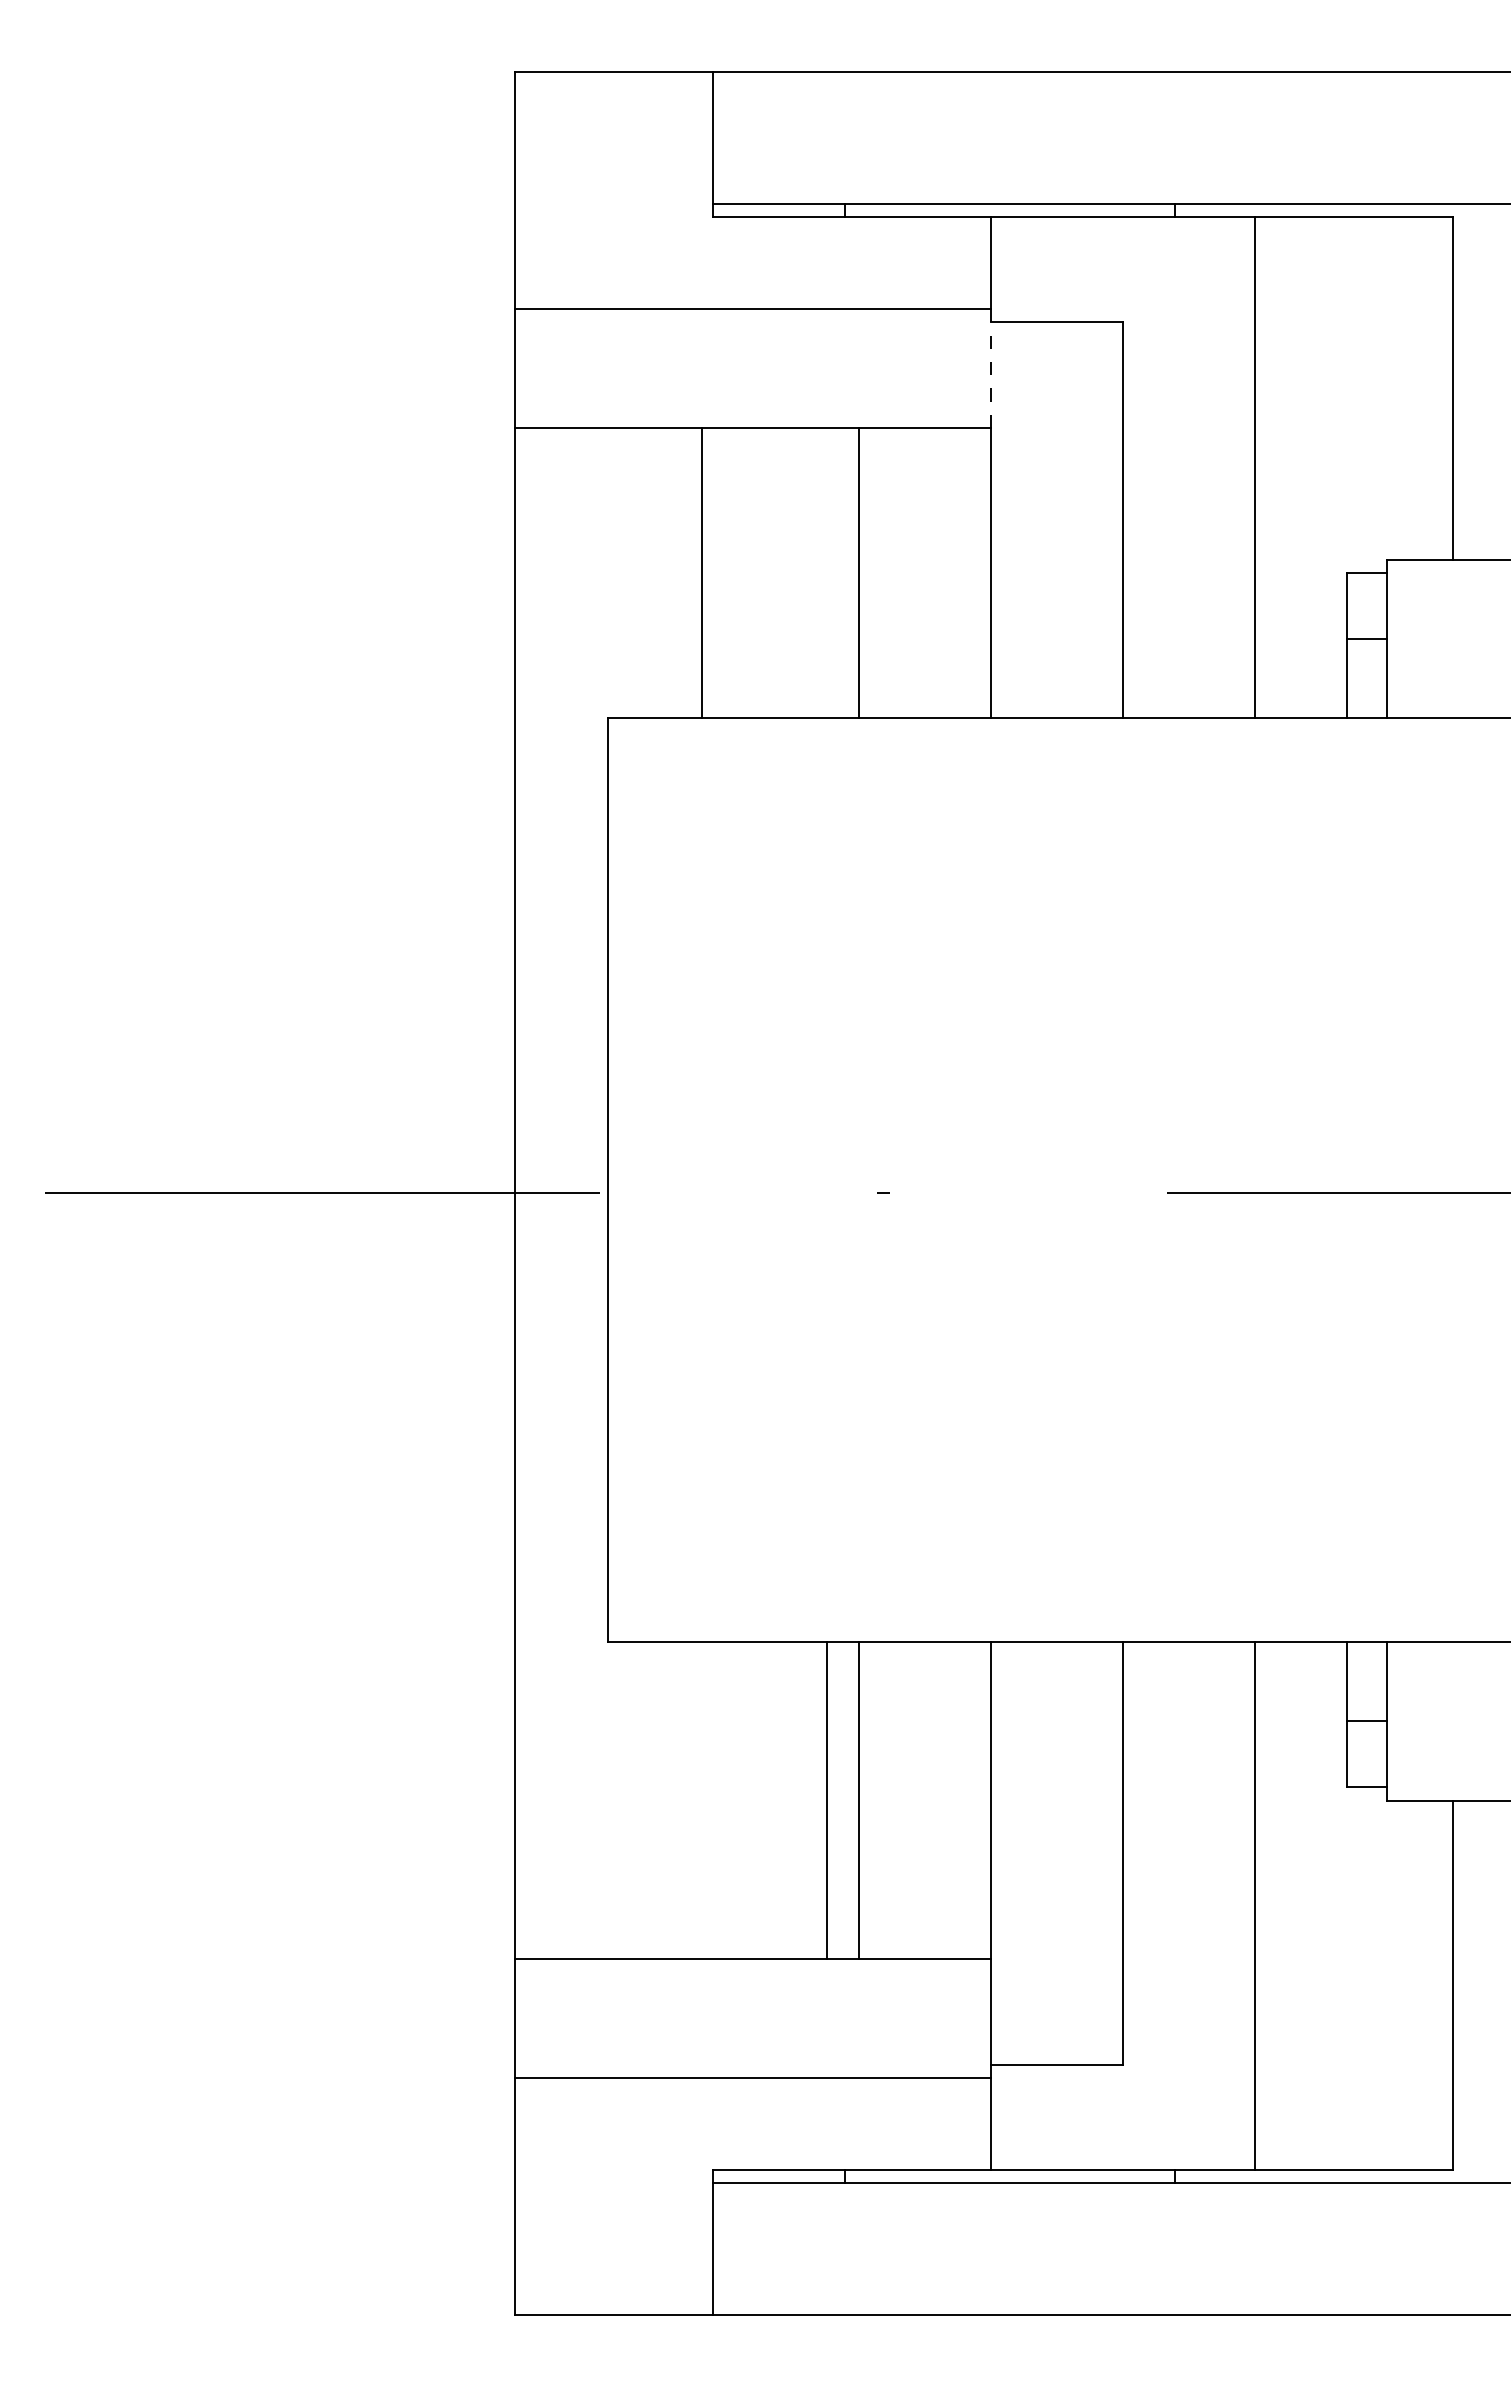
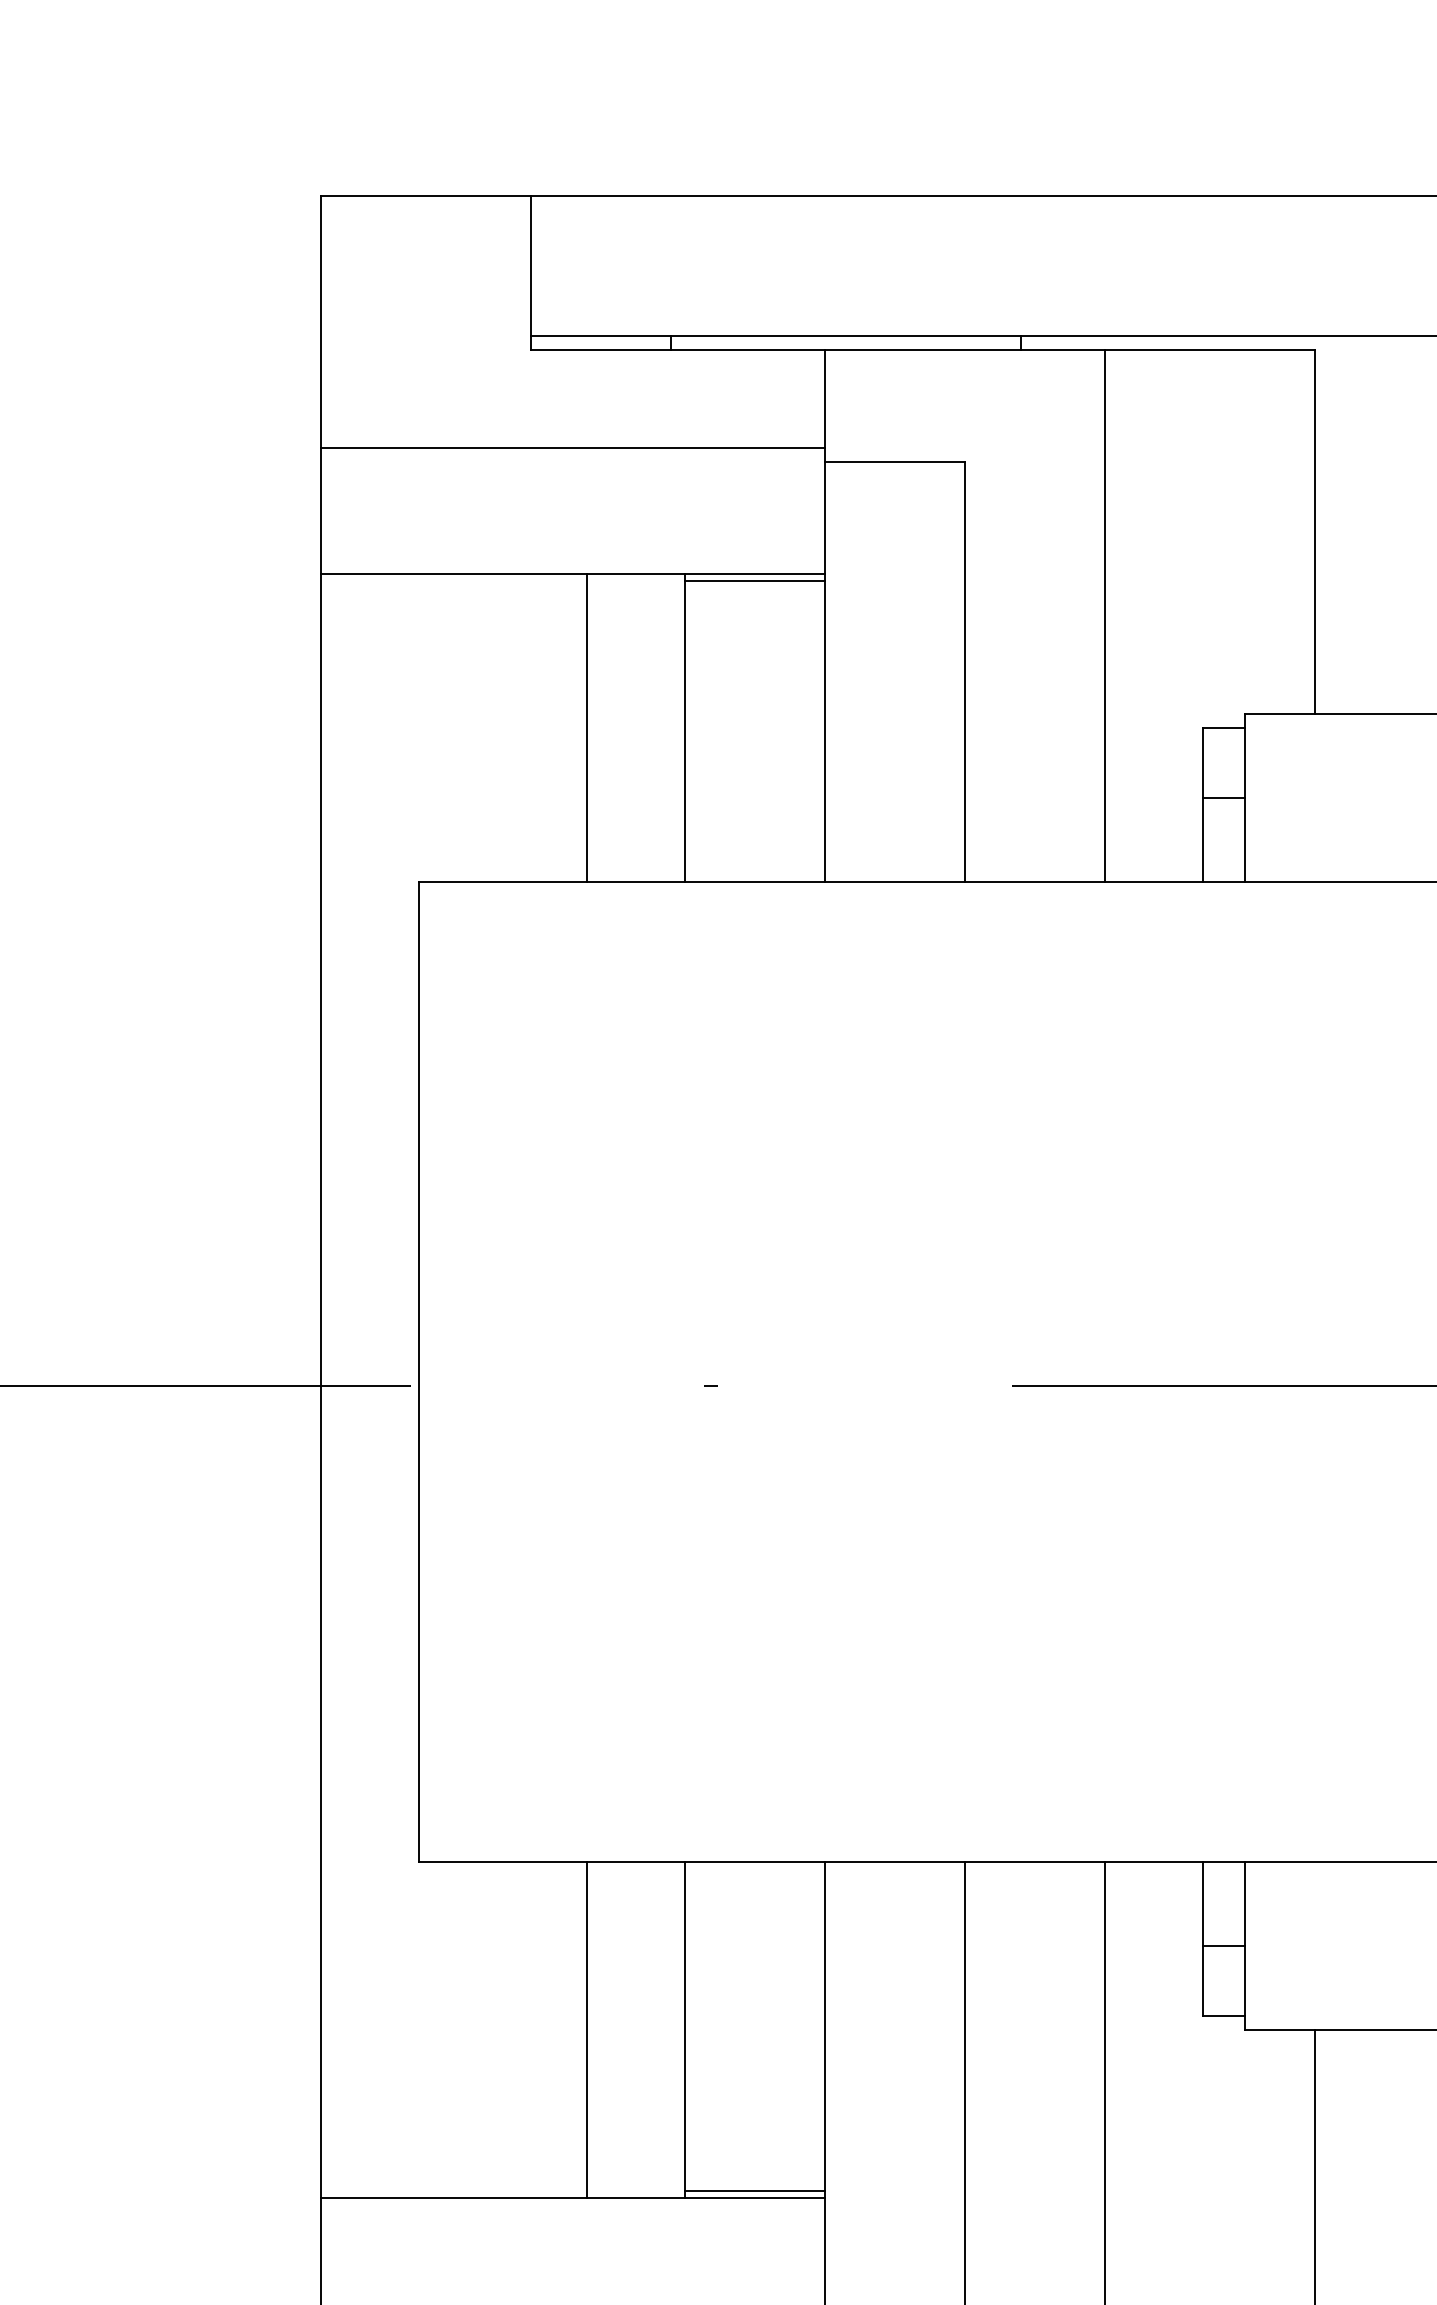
line: (990, 369) -> (825, 512), dashed -> solid
line: (924, 434) -> (755, 581), added
line: (702, 572) -> (587, 727), moved
line: (827, 1800) -> (587, 2029), moved
line: (924, 1952) -> (755, 2190), added

